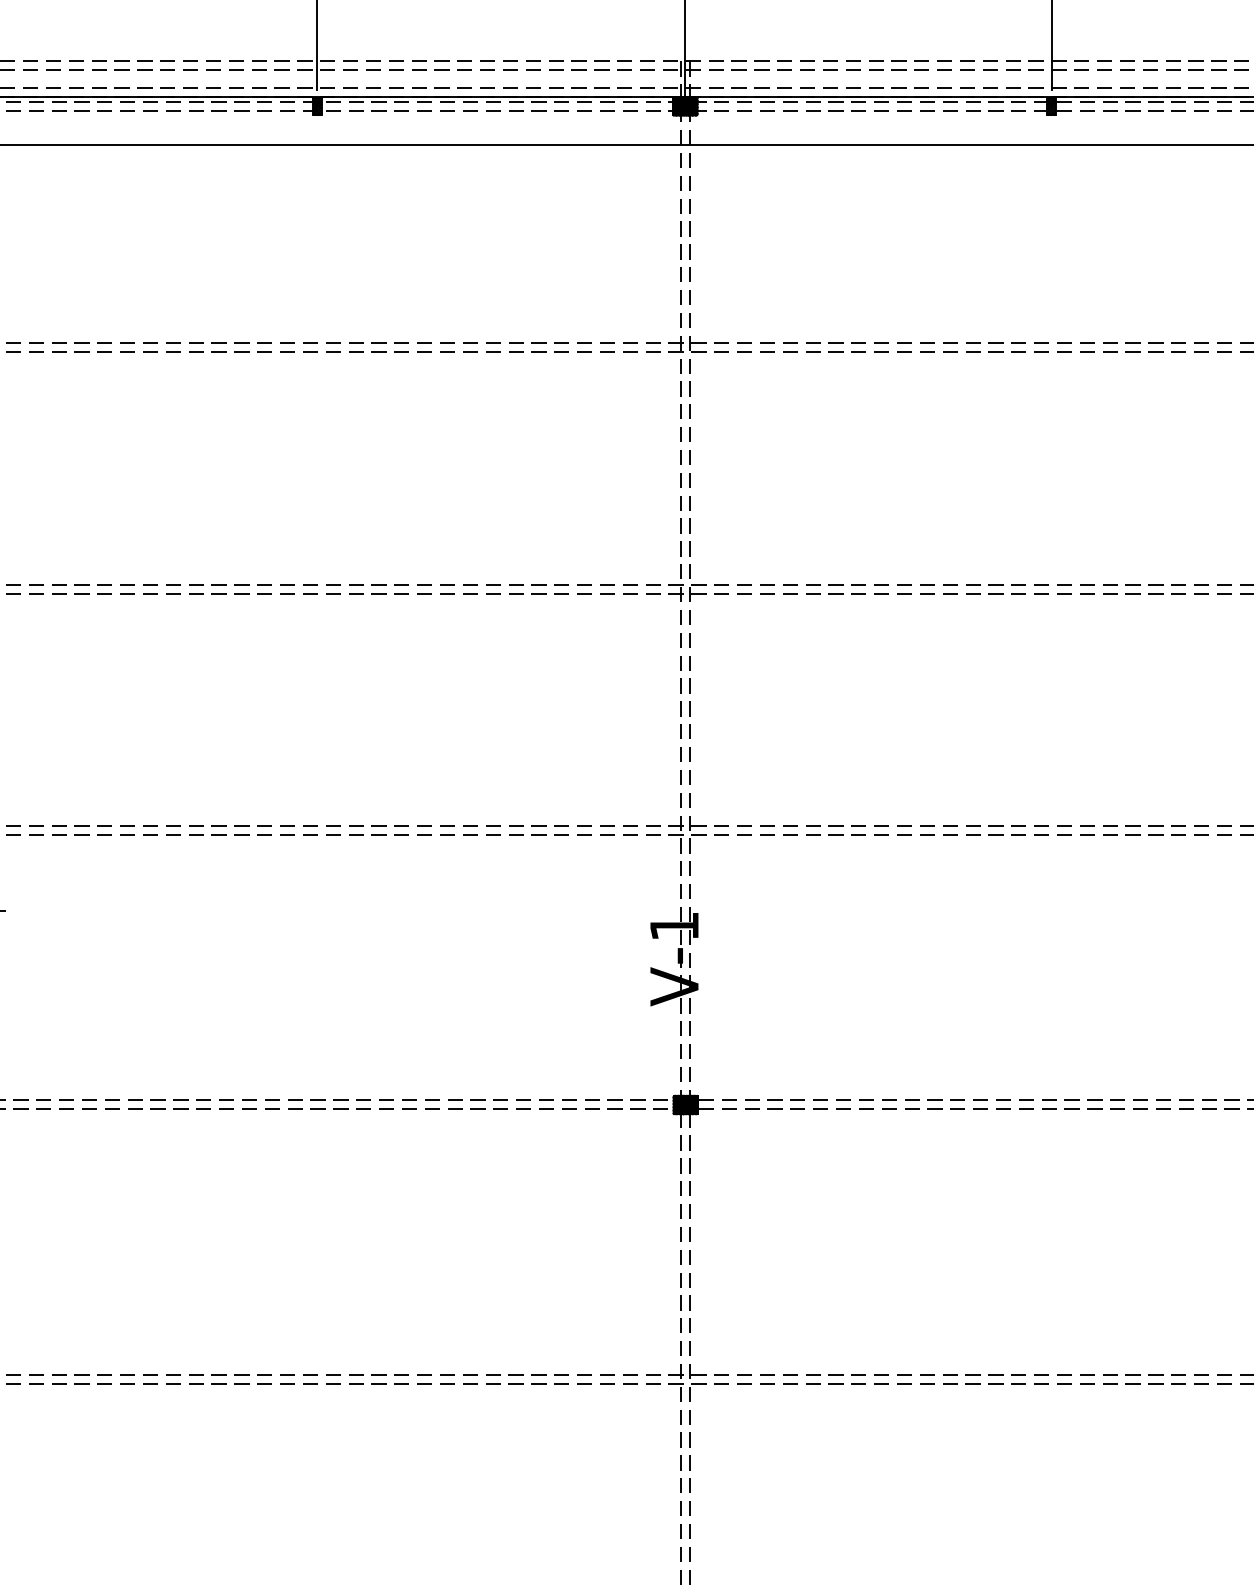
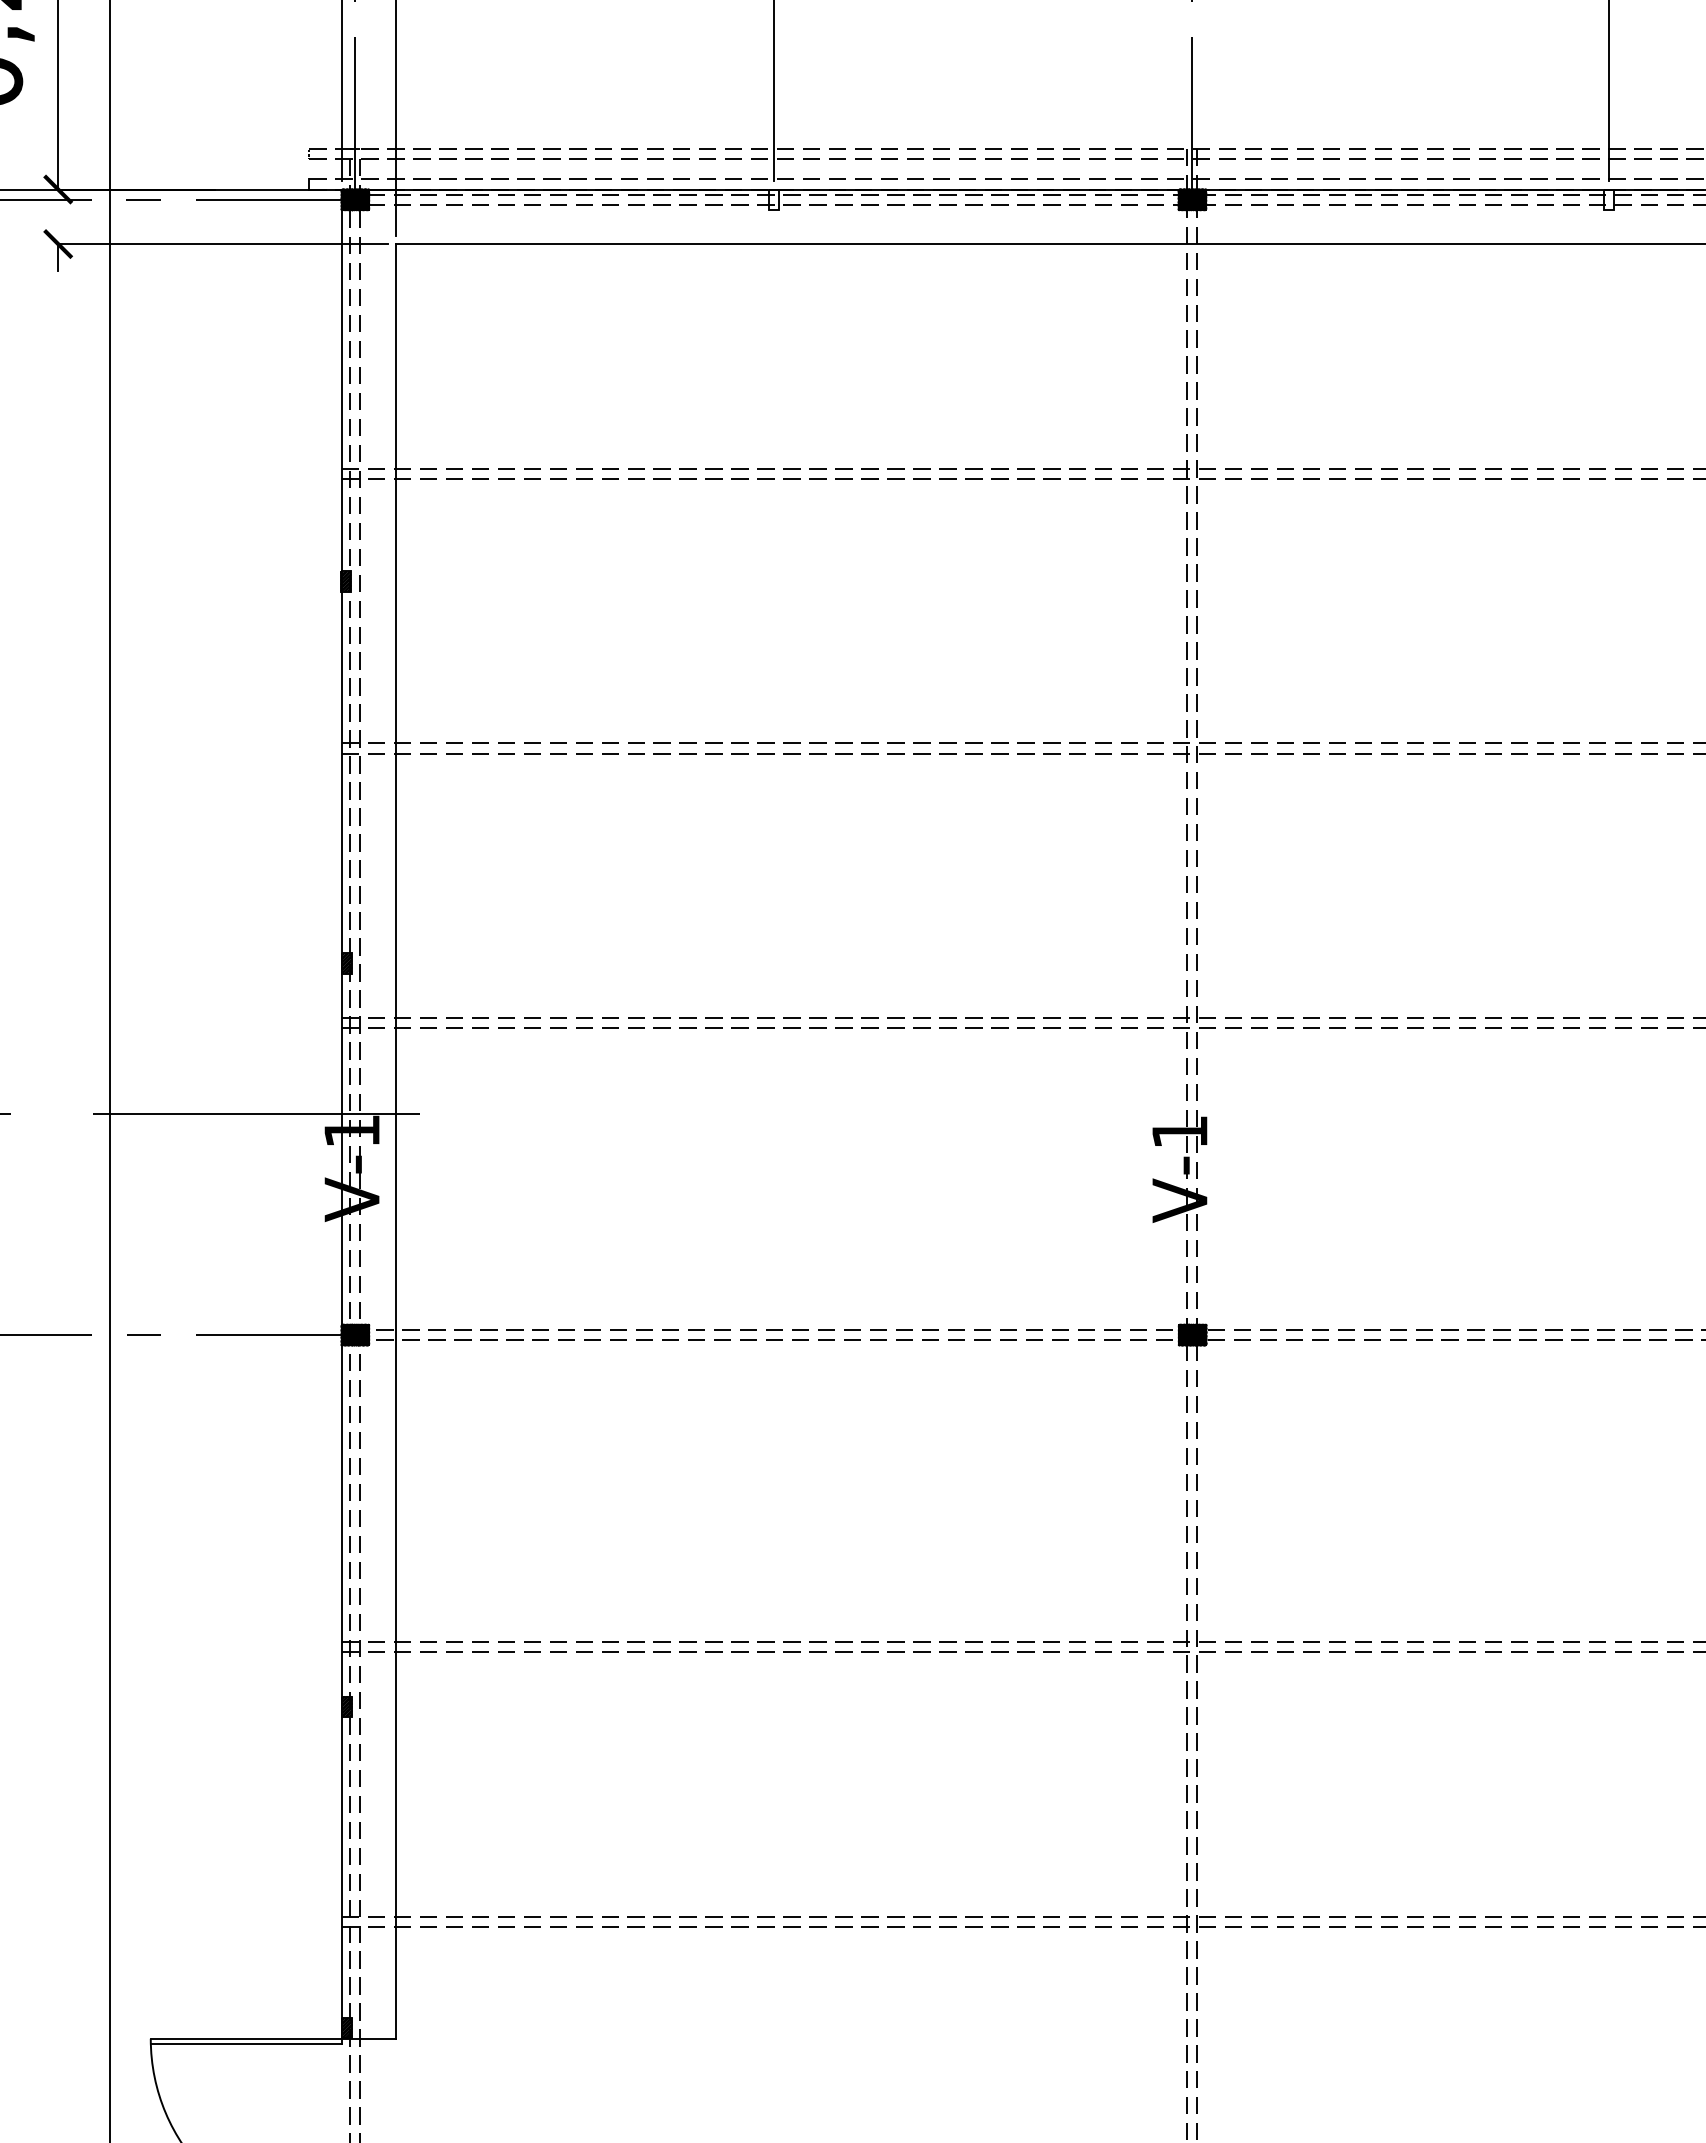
hatch: (317, 106) -> (773, 199), removed
hatch: (1051, 106) -> (1608, 199), removed

